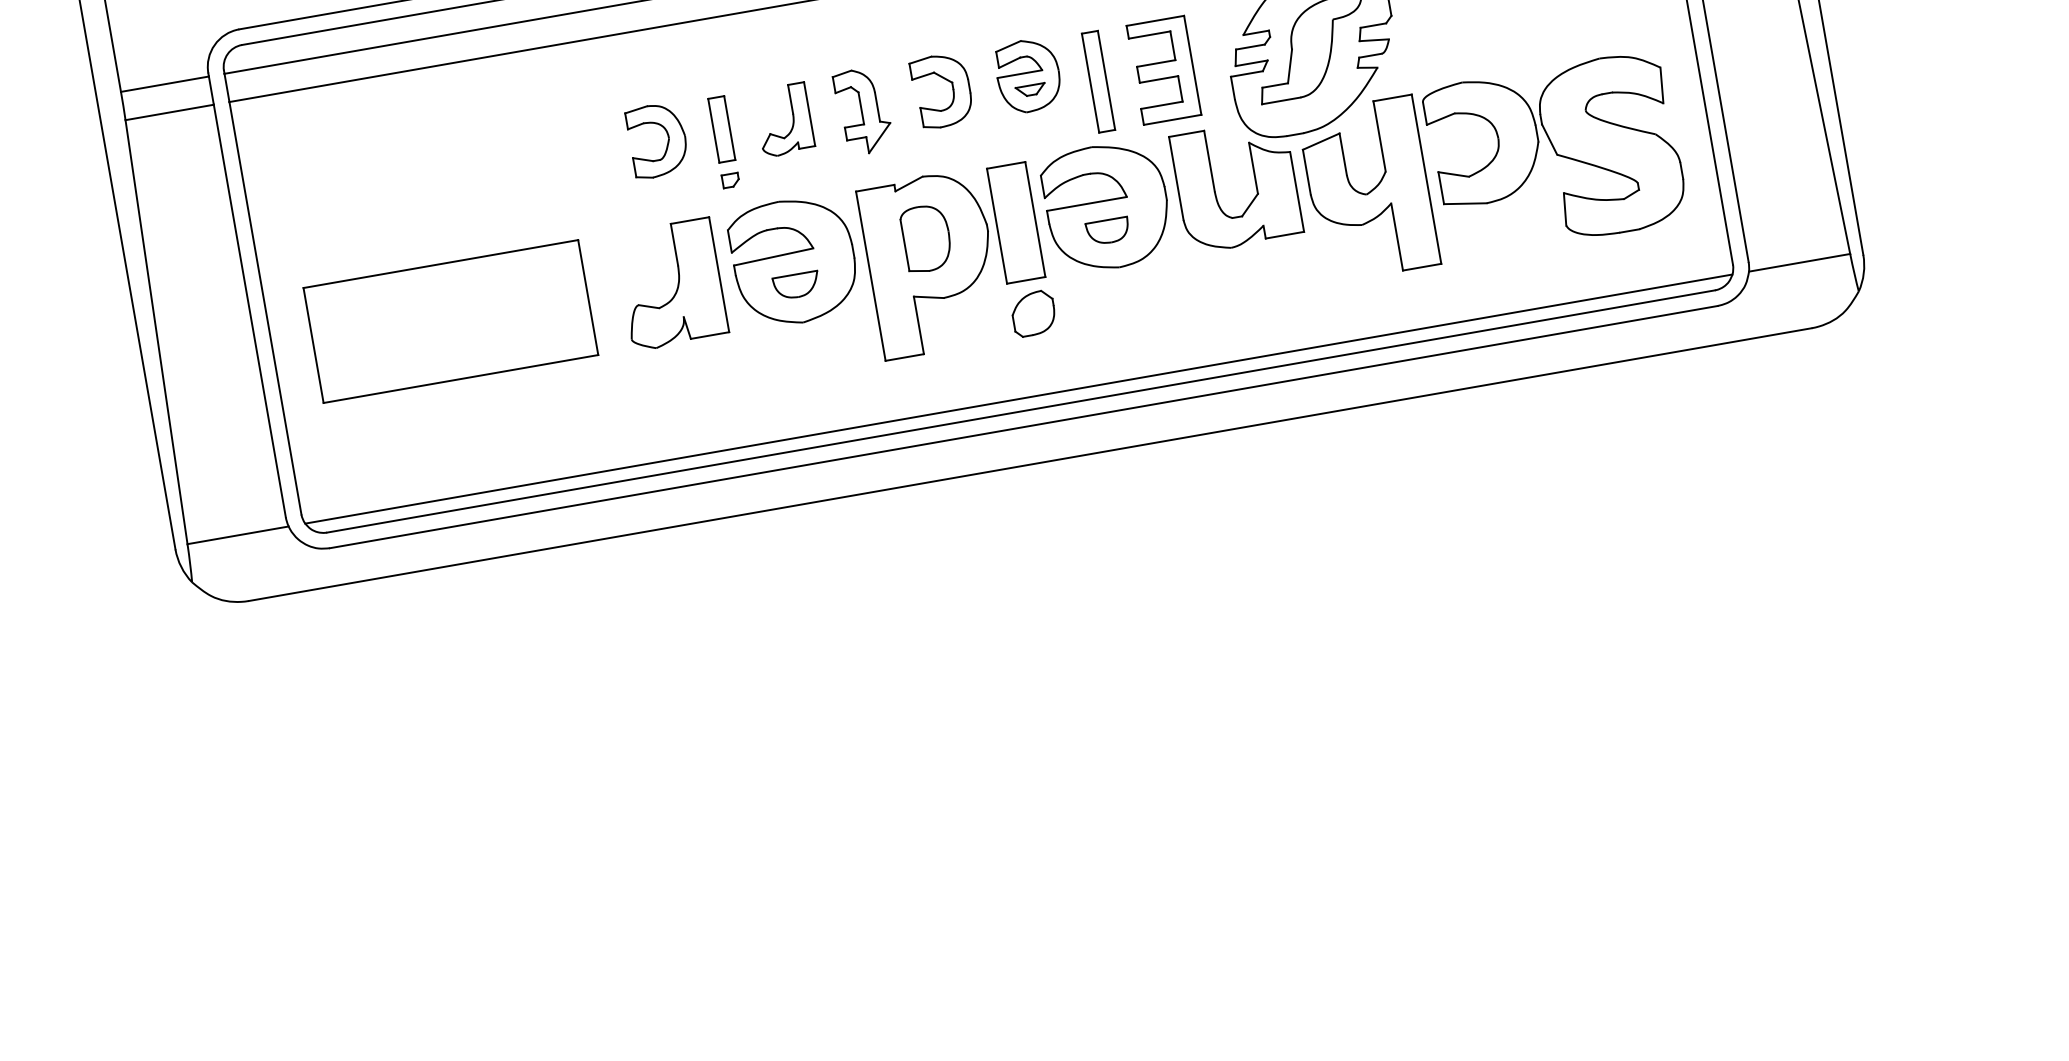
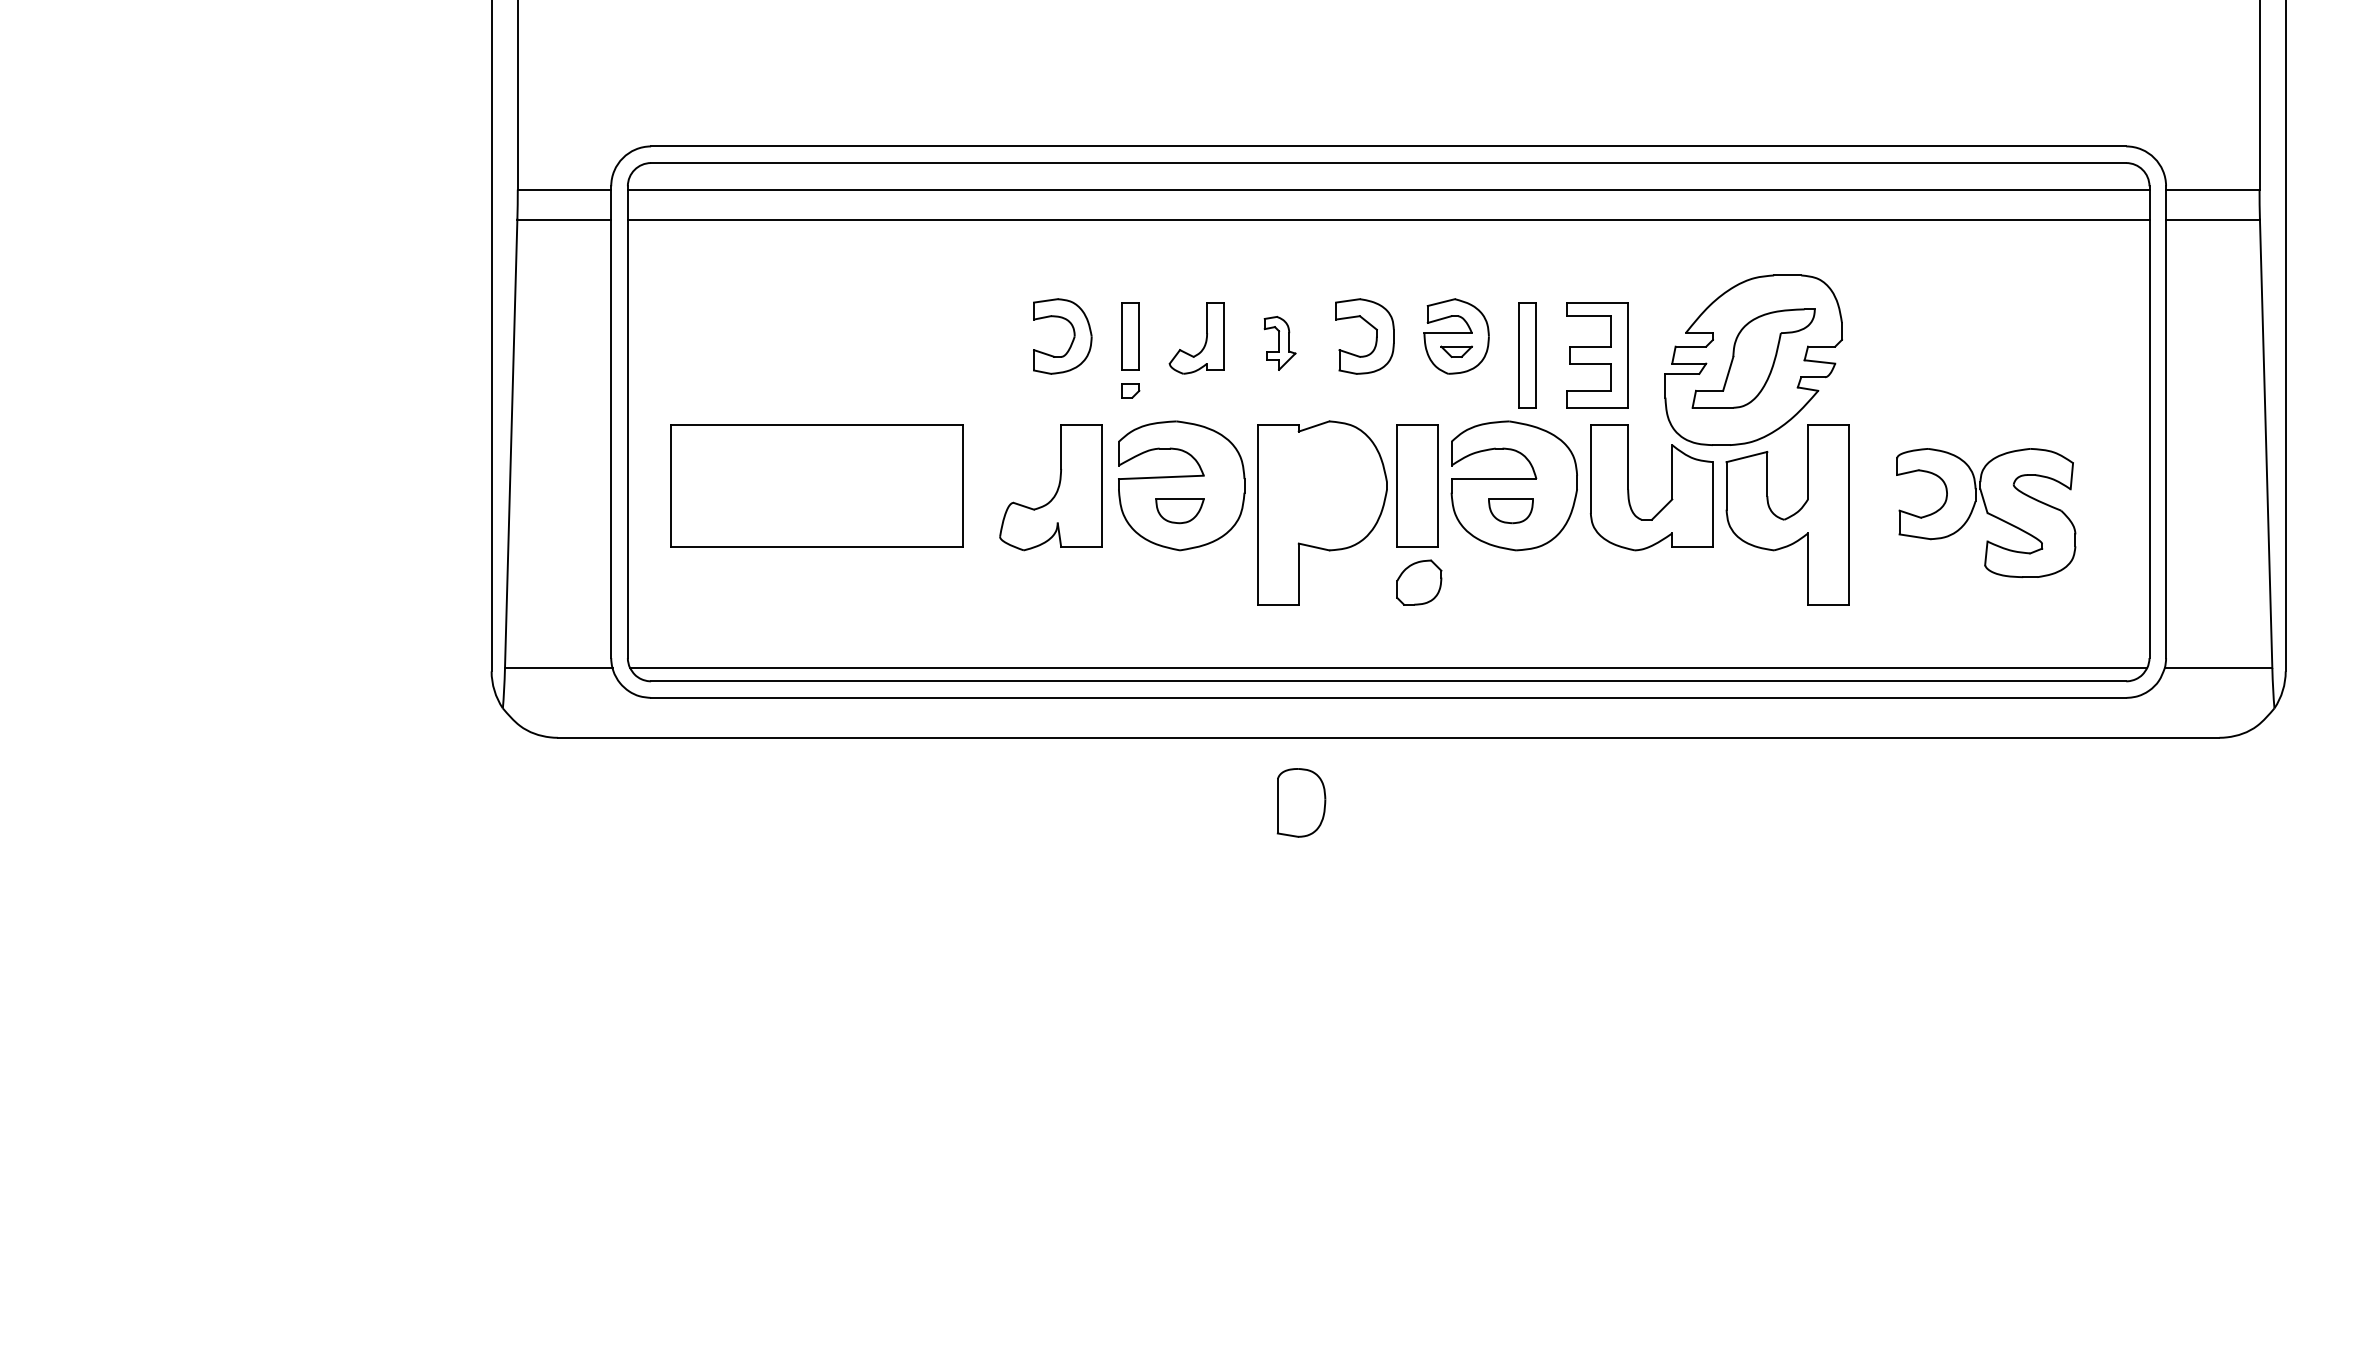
part: (862, 111) -> (1279, 343), size x0.6
part: (1555, 154) -> (1986, 512), size x0.7
part: (926, 238) -> (1301, 802), moved

